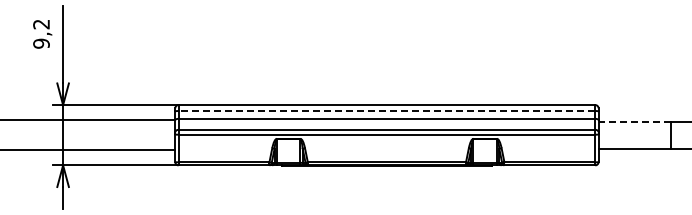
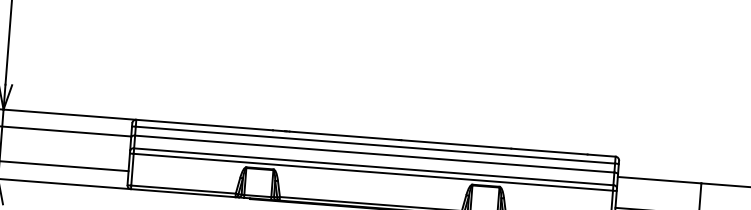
line: (386, 111) -> (374, 145), dashed -> solid
line: (634, 122) -> (659, 180), dashed -> solid

